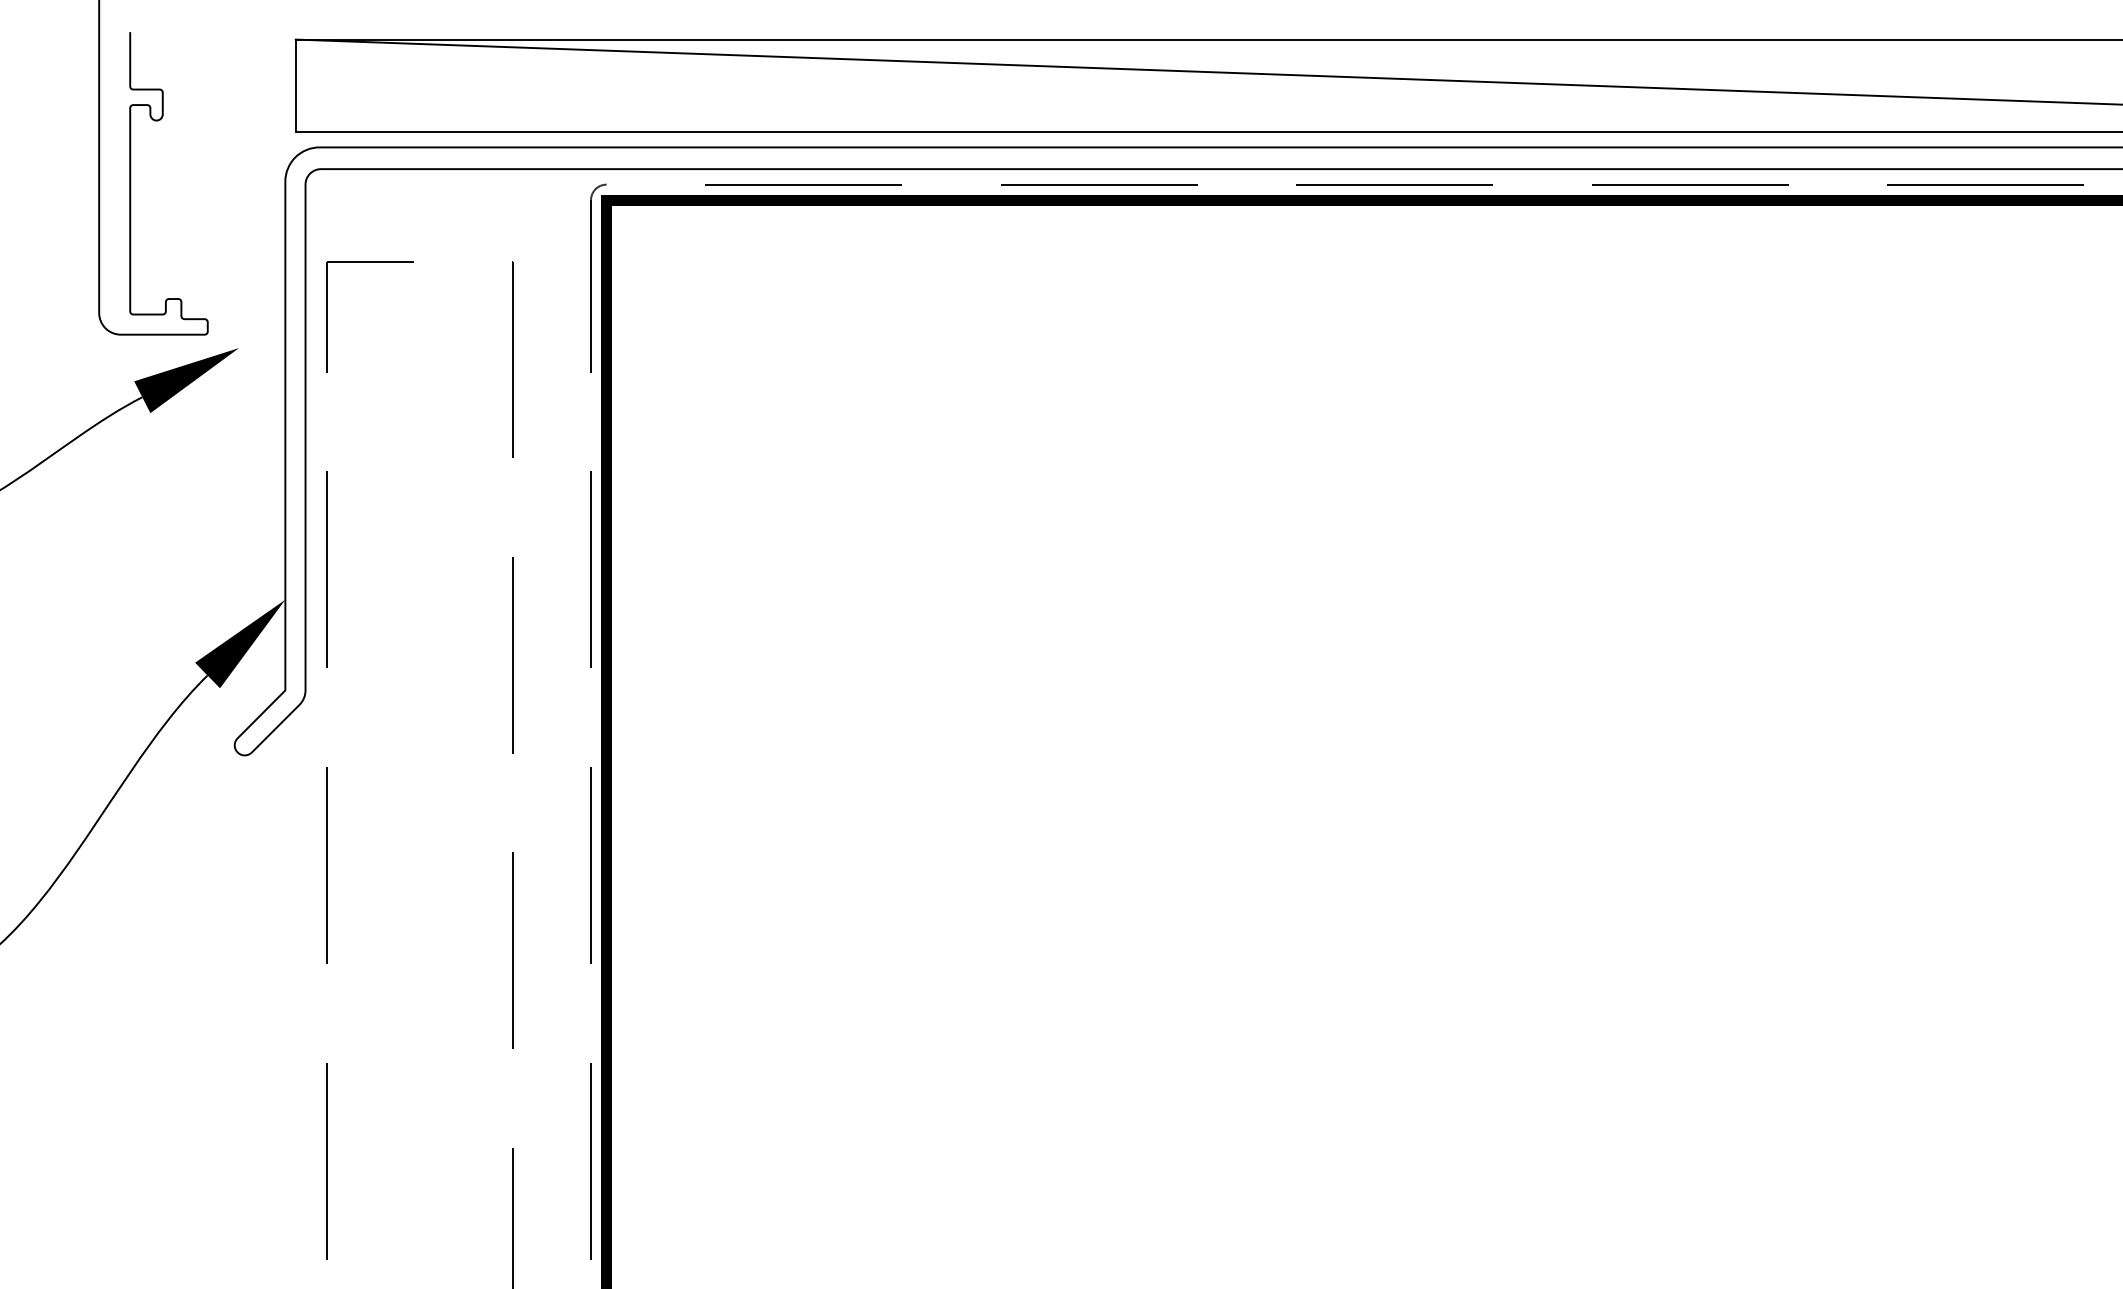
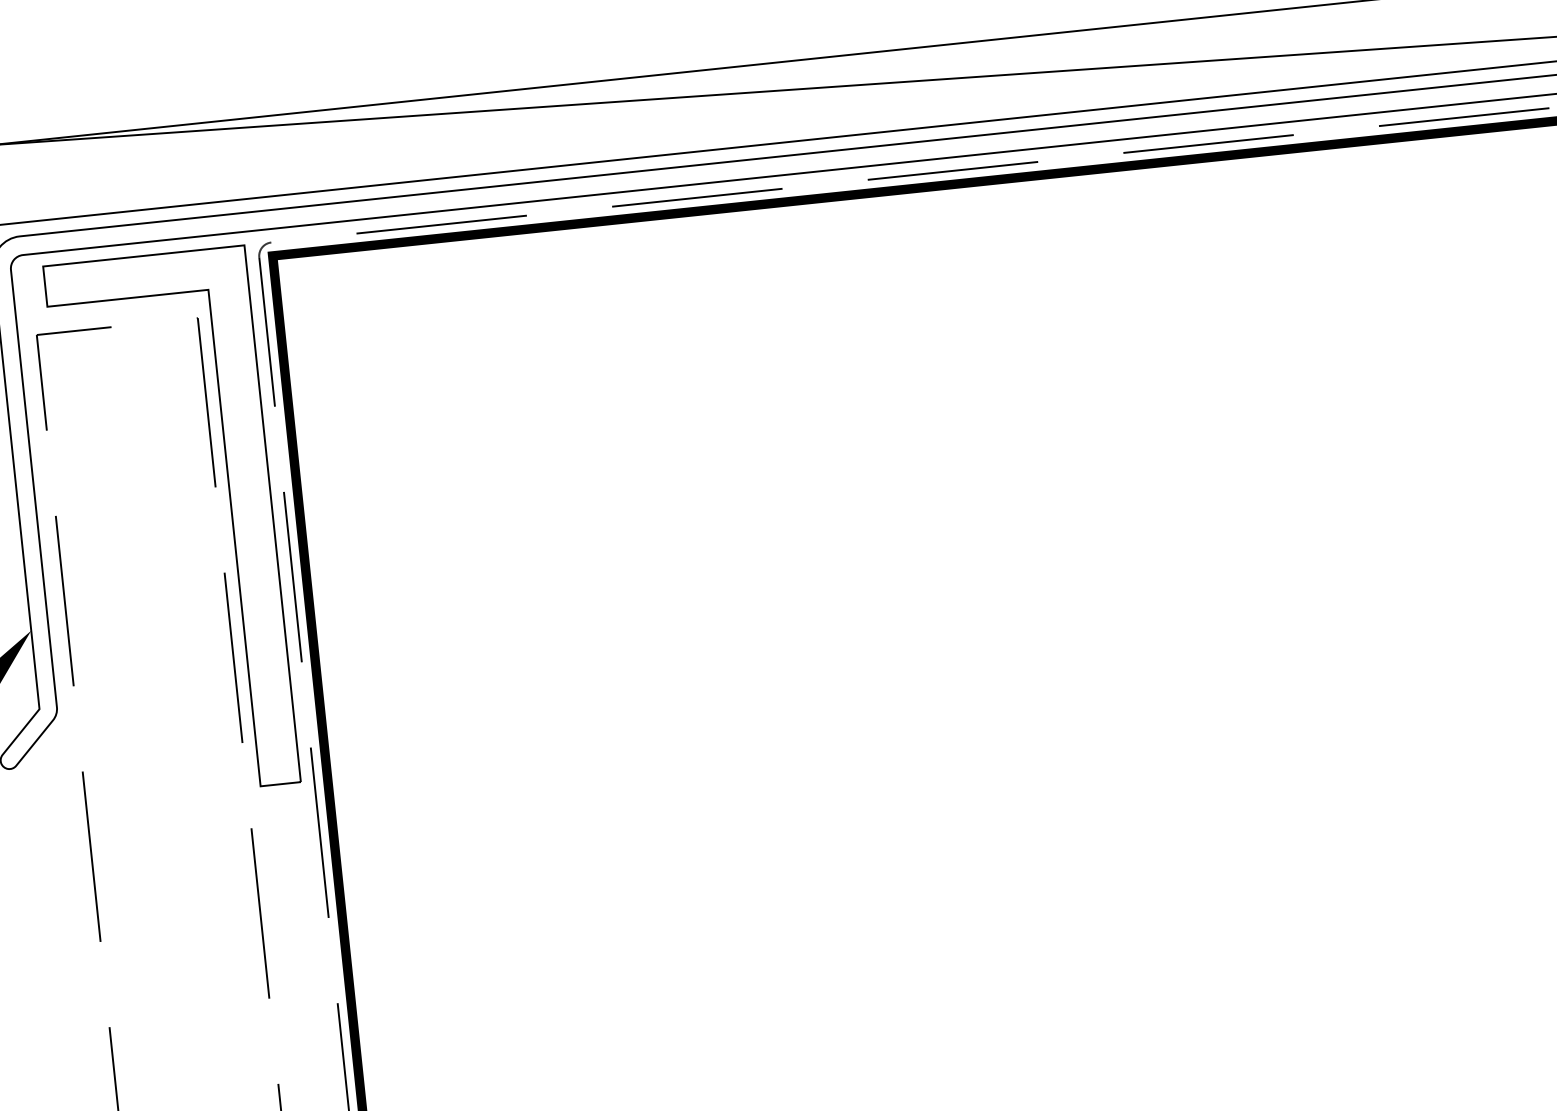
part: (528, 494) -> (231, 517), added

